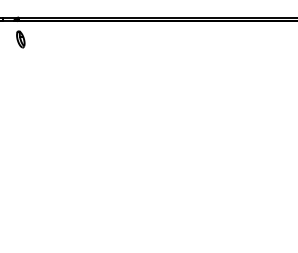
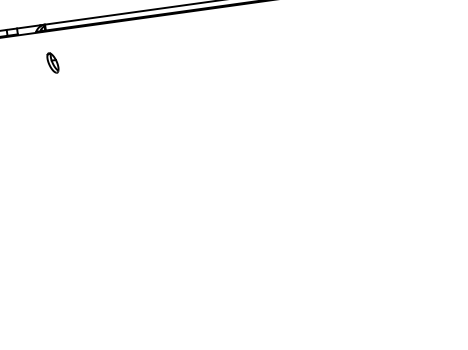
part: (20, 39) -> (52, 62), size x0.71

